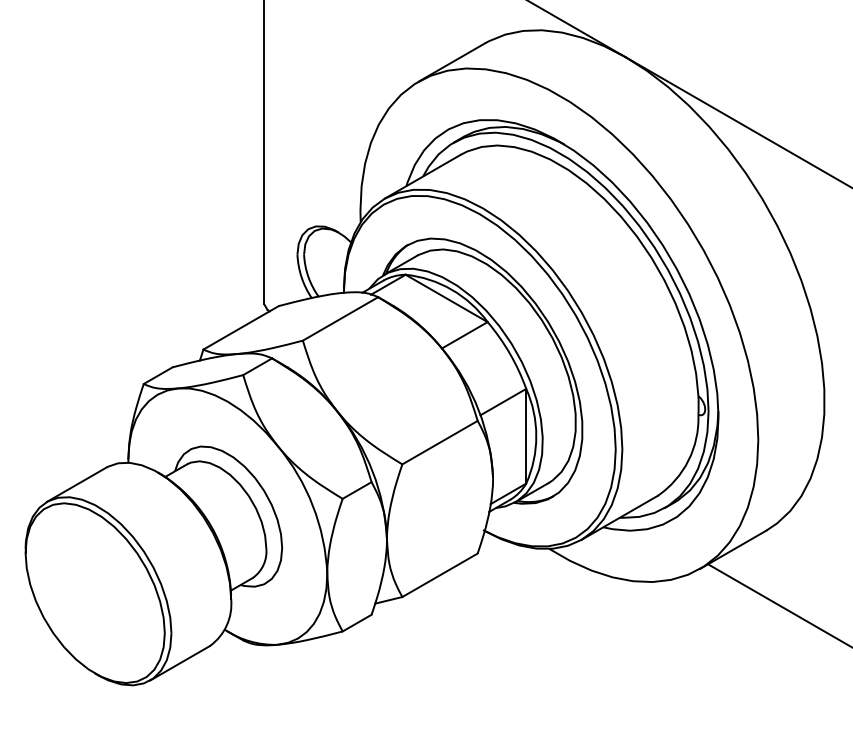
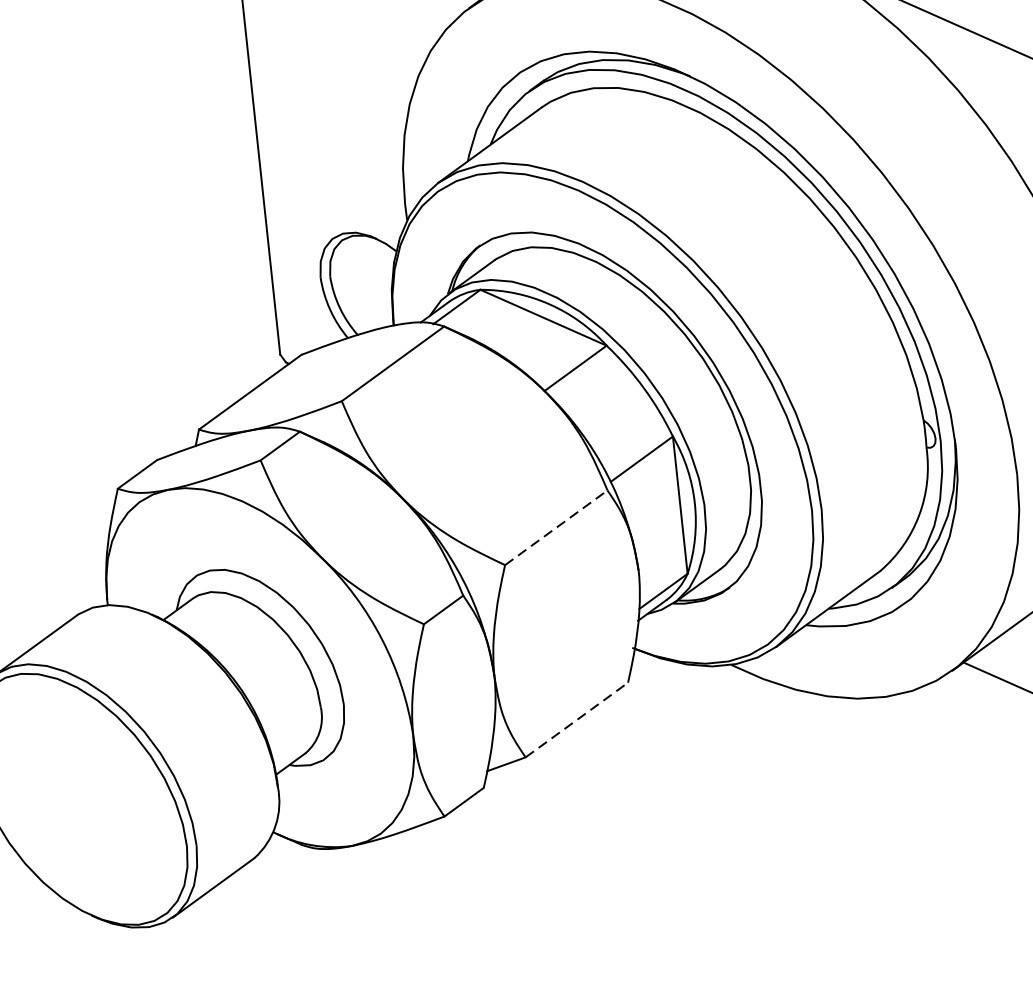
line: (440, 442) -> (556, 527), solid -> dashed
line: (440, 575) -> (577, 720), solid -> dashed

